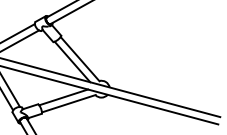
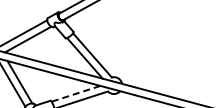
line: (63, 97) -> (75, 93), solid -> dashed

